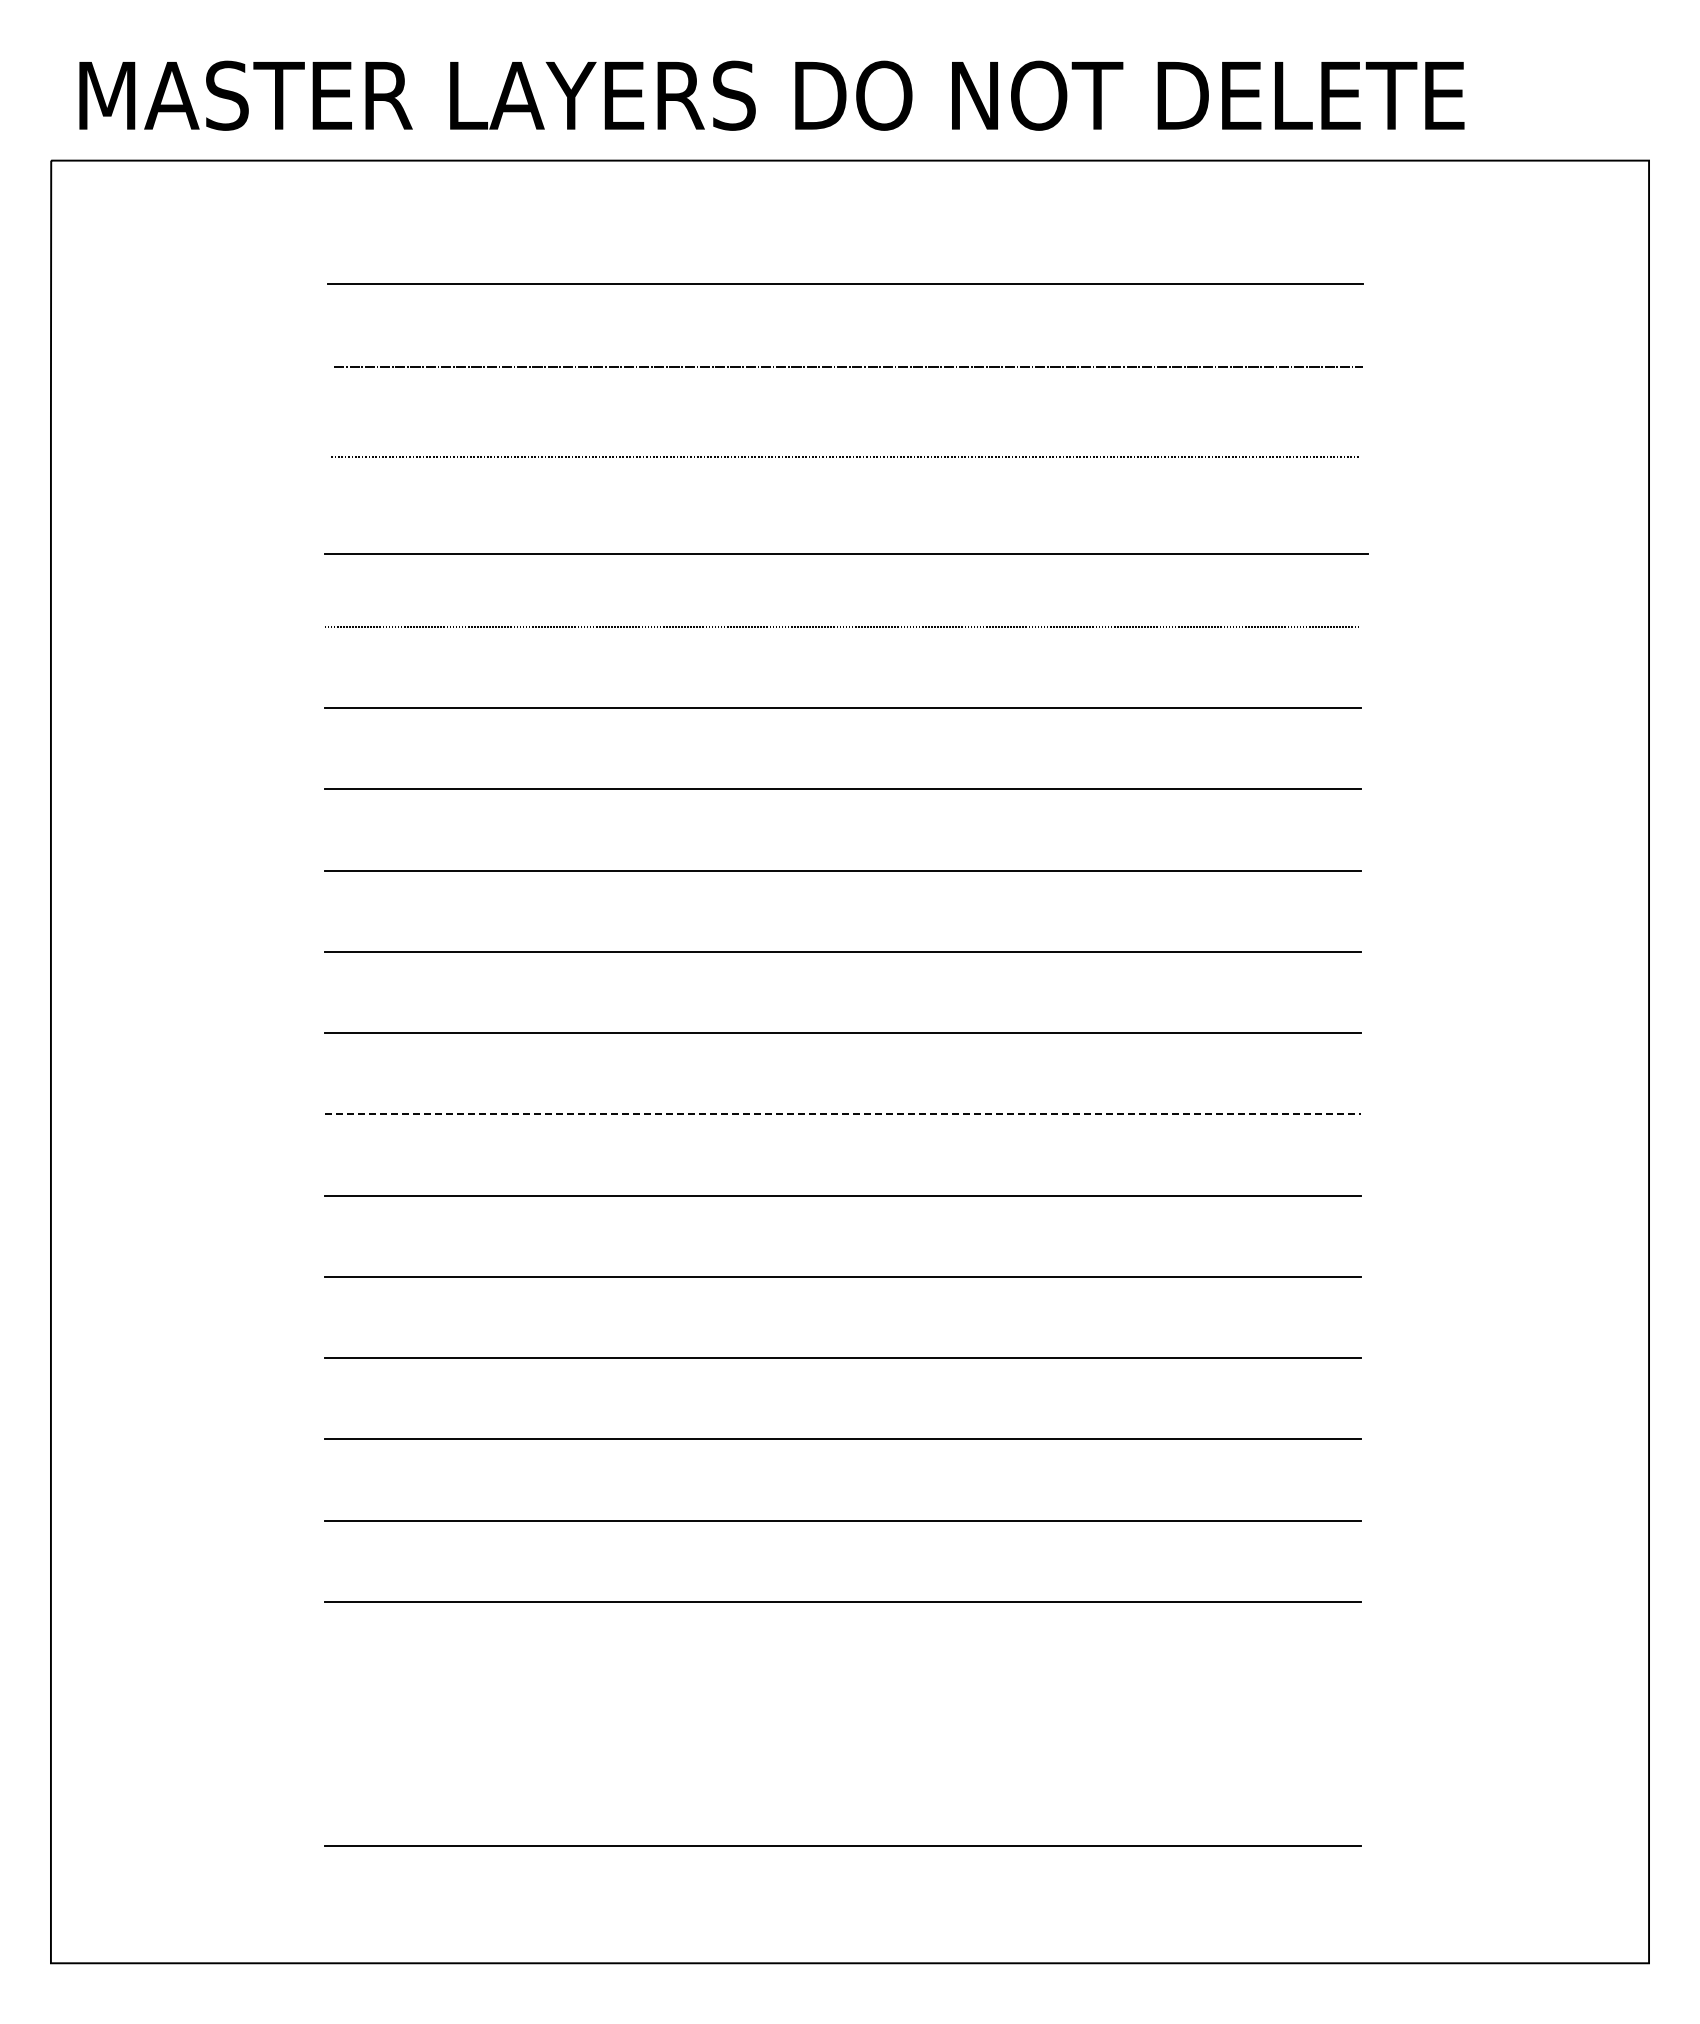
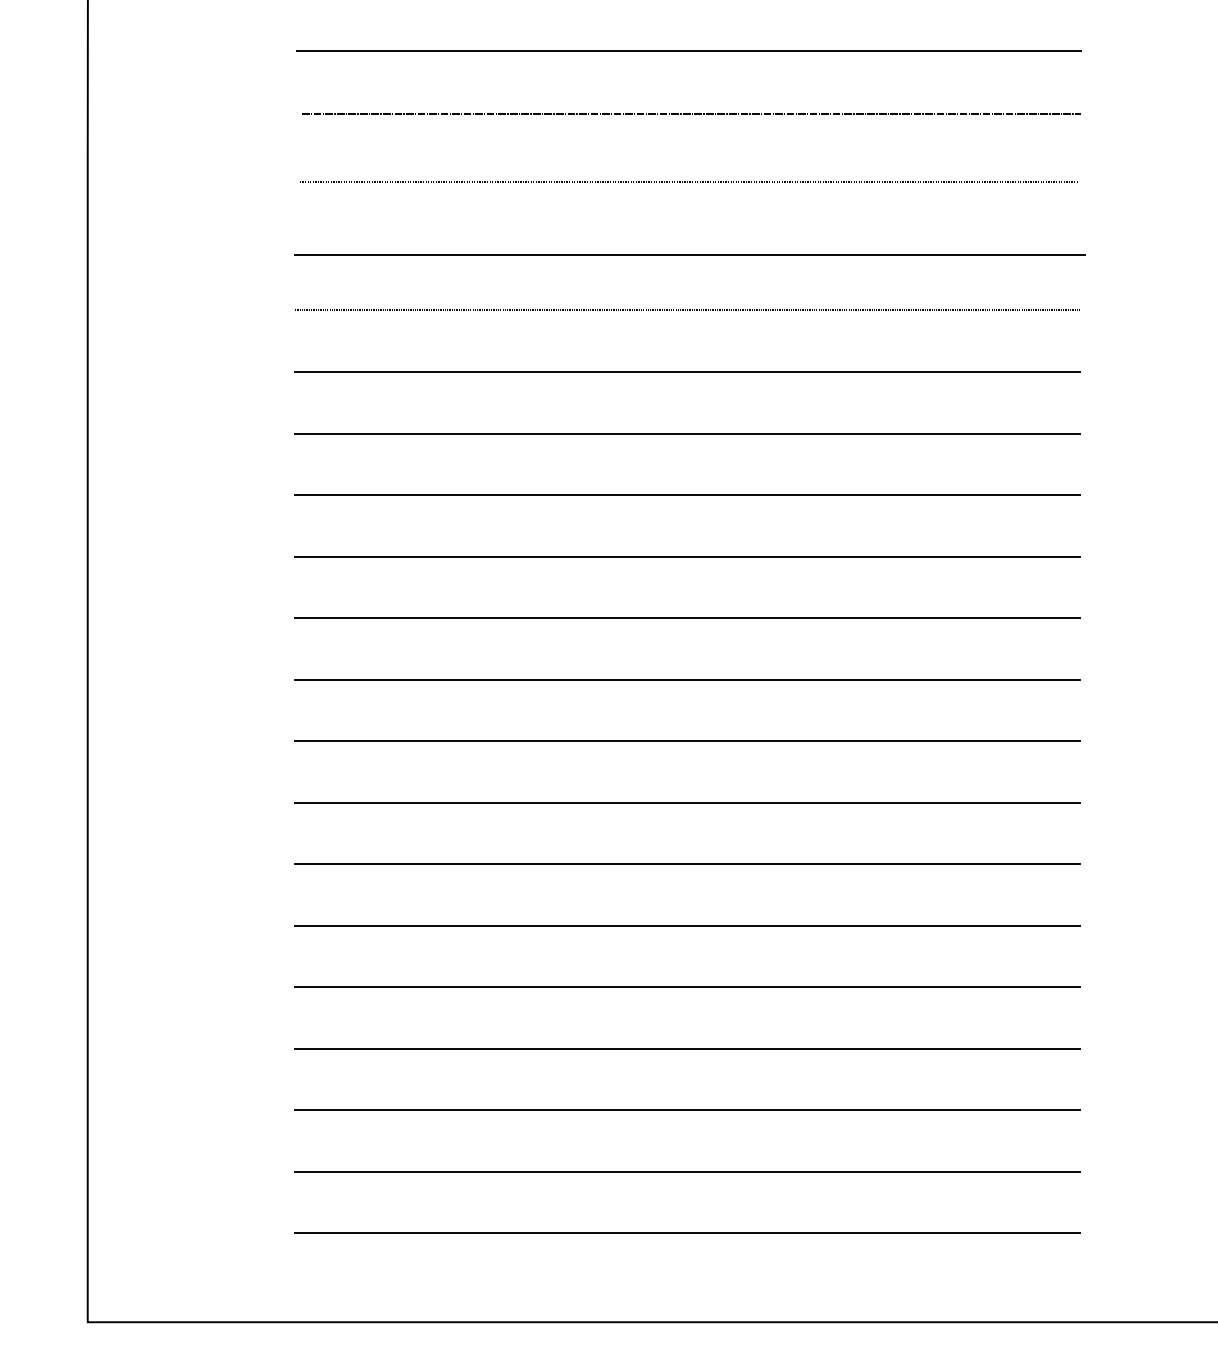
line: (843, 1114) -> (687, 679), dashed -> solid
line: (842, 1683) -> (686, 1110), added
line: (842, 1764) -> (686, 1171), added

